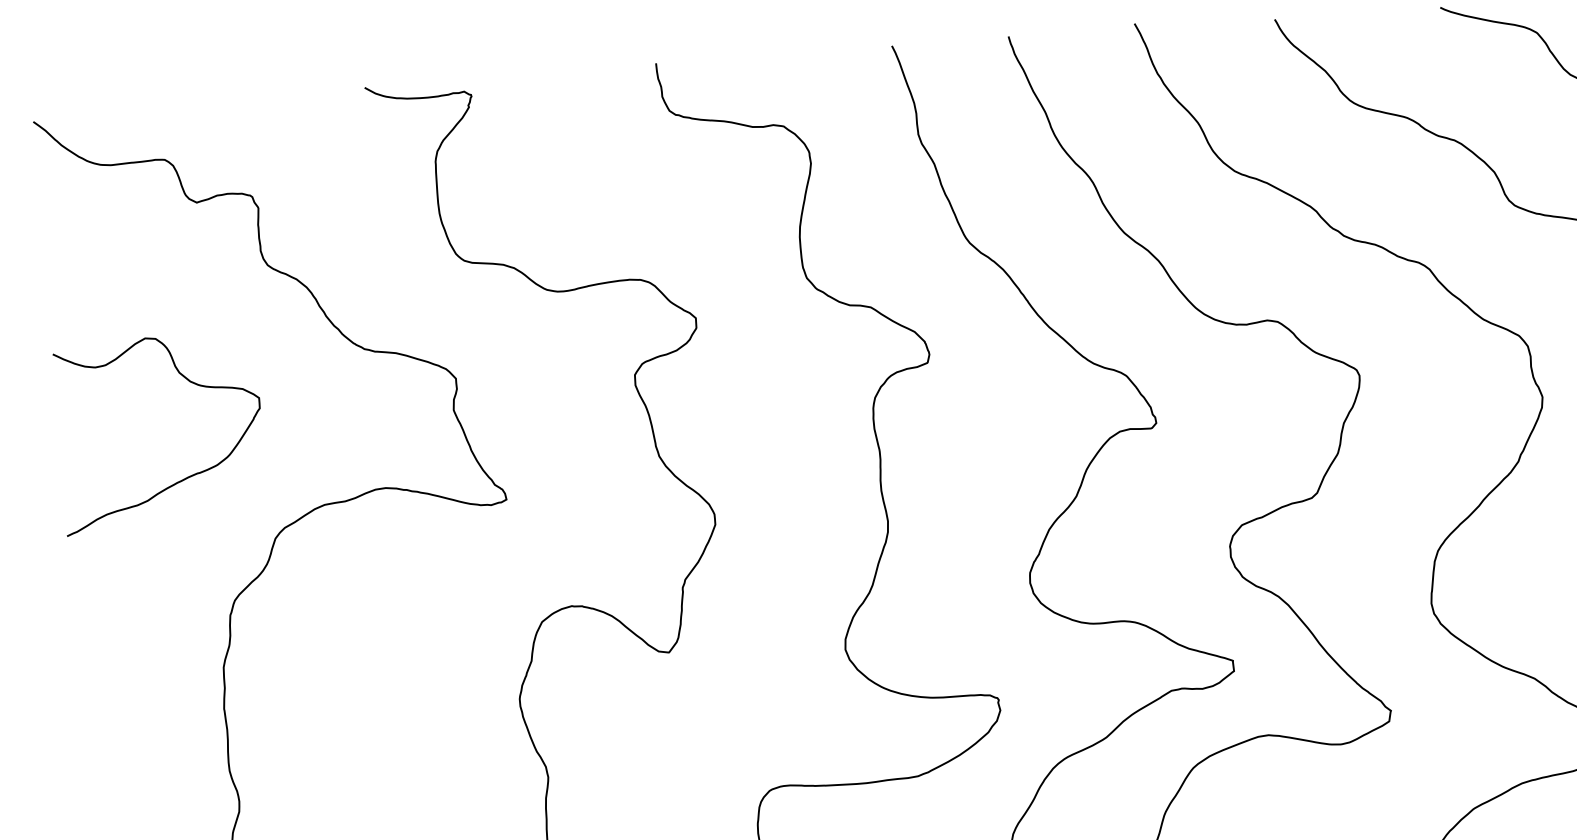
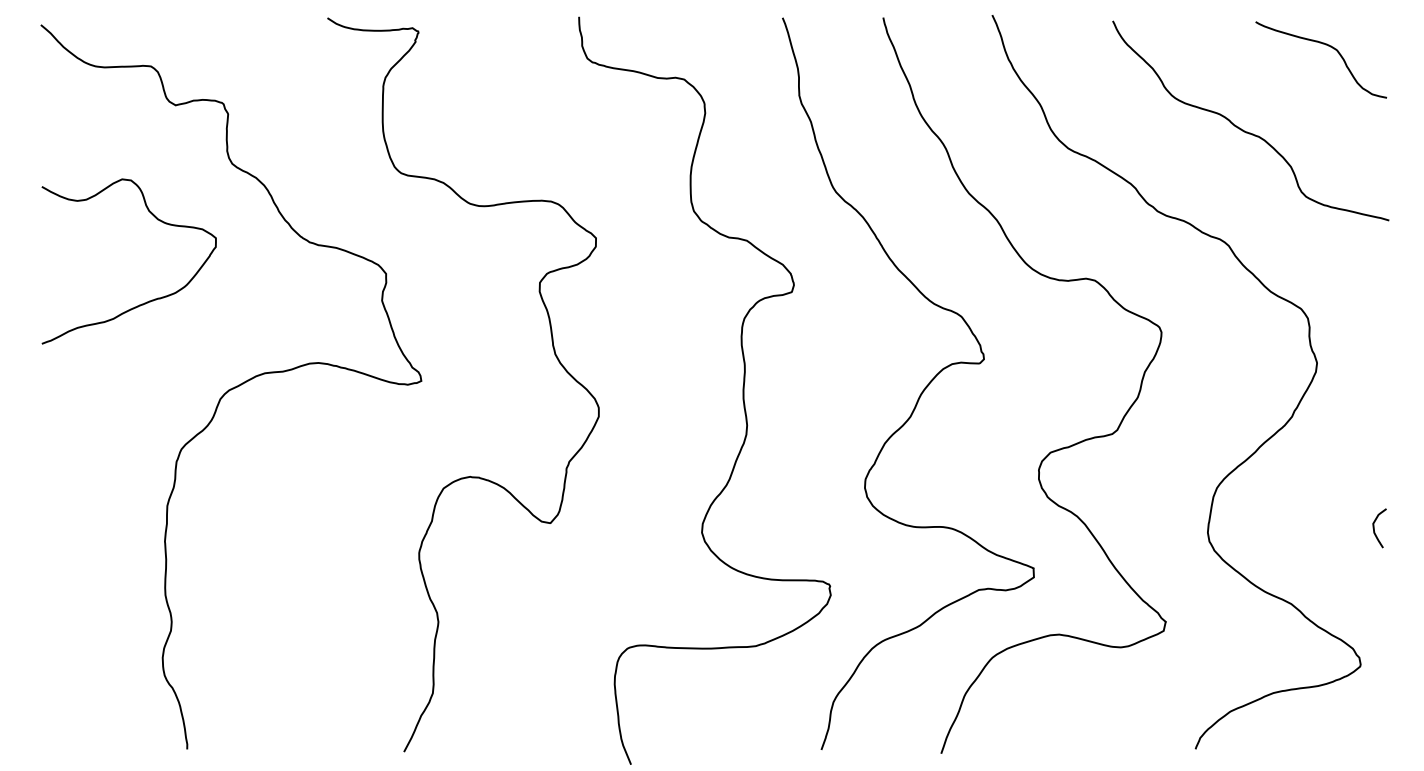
curve: (182, 479) -> (144, 302), moved

